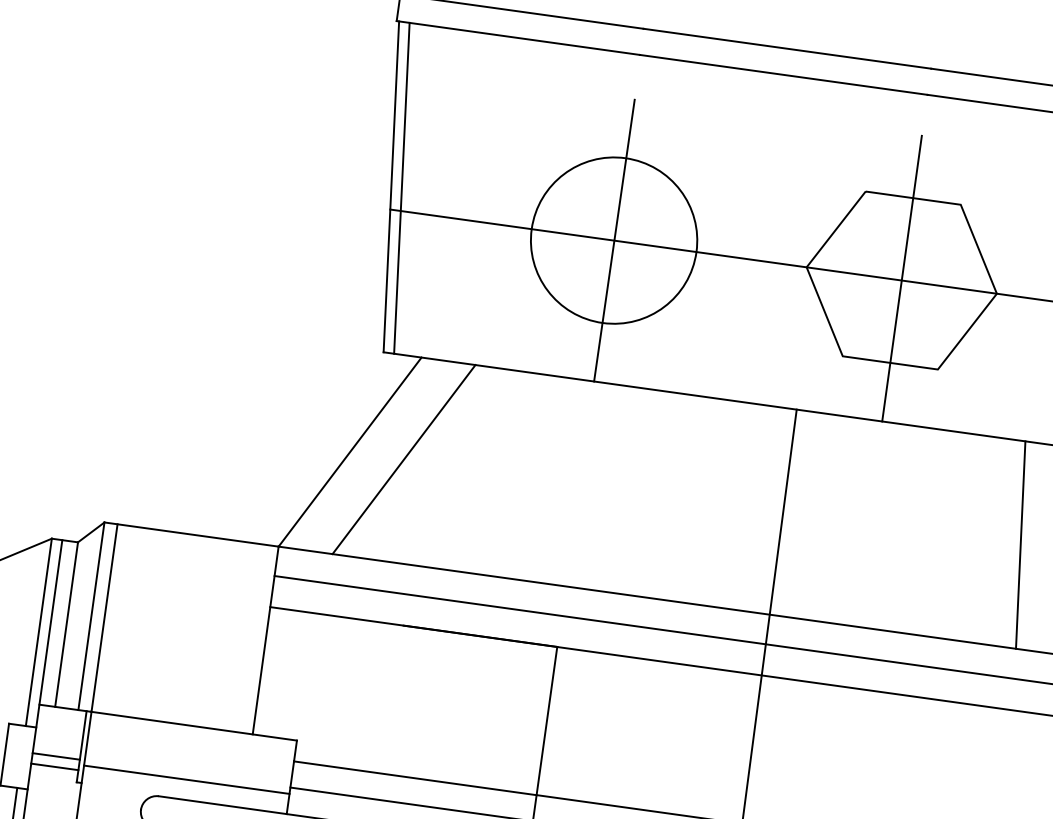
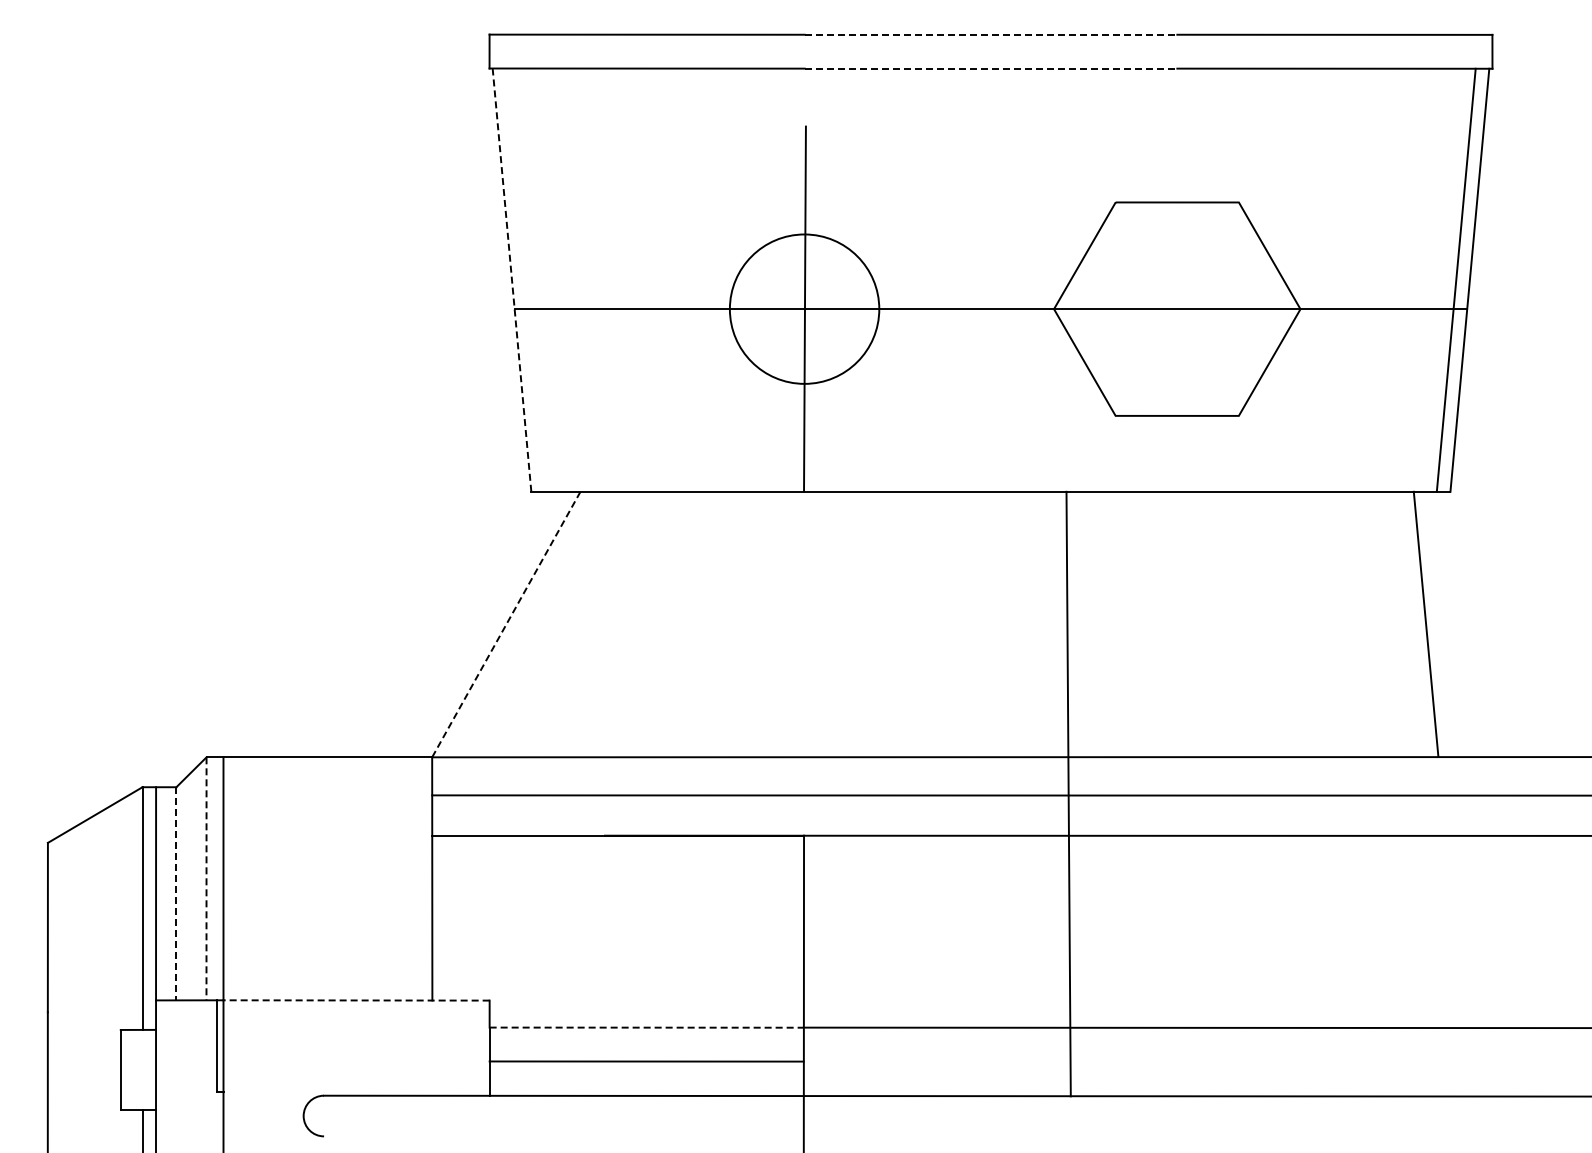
line: (787, 48) -> (991, 34), solid -> dashed
line: (784, 74) -> (991, 68), solid -> dashed
line: (391, 187) -> (512, 280), solid -> dashed
line: (401, 187) -> (525, 279), removed
circle: (614, 240) -> (804, 308), size x0.7
line: (902, 278) -> (1177, 306), removed
line: (350, 452) -> (506, 624), solid -> dashed
line: (404, 459) -> (576, 624), removed
line: (1020, 545) -> (1374, 624), removed
line: (91, 616) -> (206, 878), solid -> dashed
line: (66, 624) -> (176, 893), solid -> dashed
line: (194, 726) -> (356, 1000), solid -> dashed
line: (56, 756) -> (186, 1063), removed
line: (54, 766) -> (186, 1076), removed
line: (415, 778) -> (647, 1027), solid -> dashed
line: (186, 779) -> (356, 1069), removed

